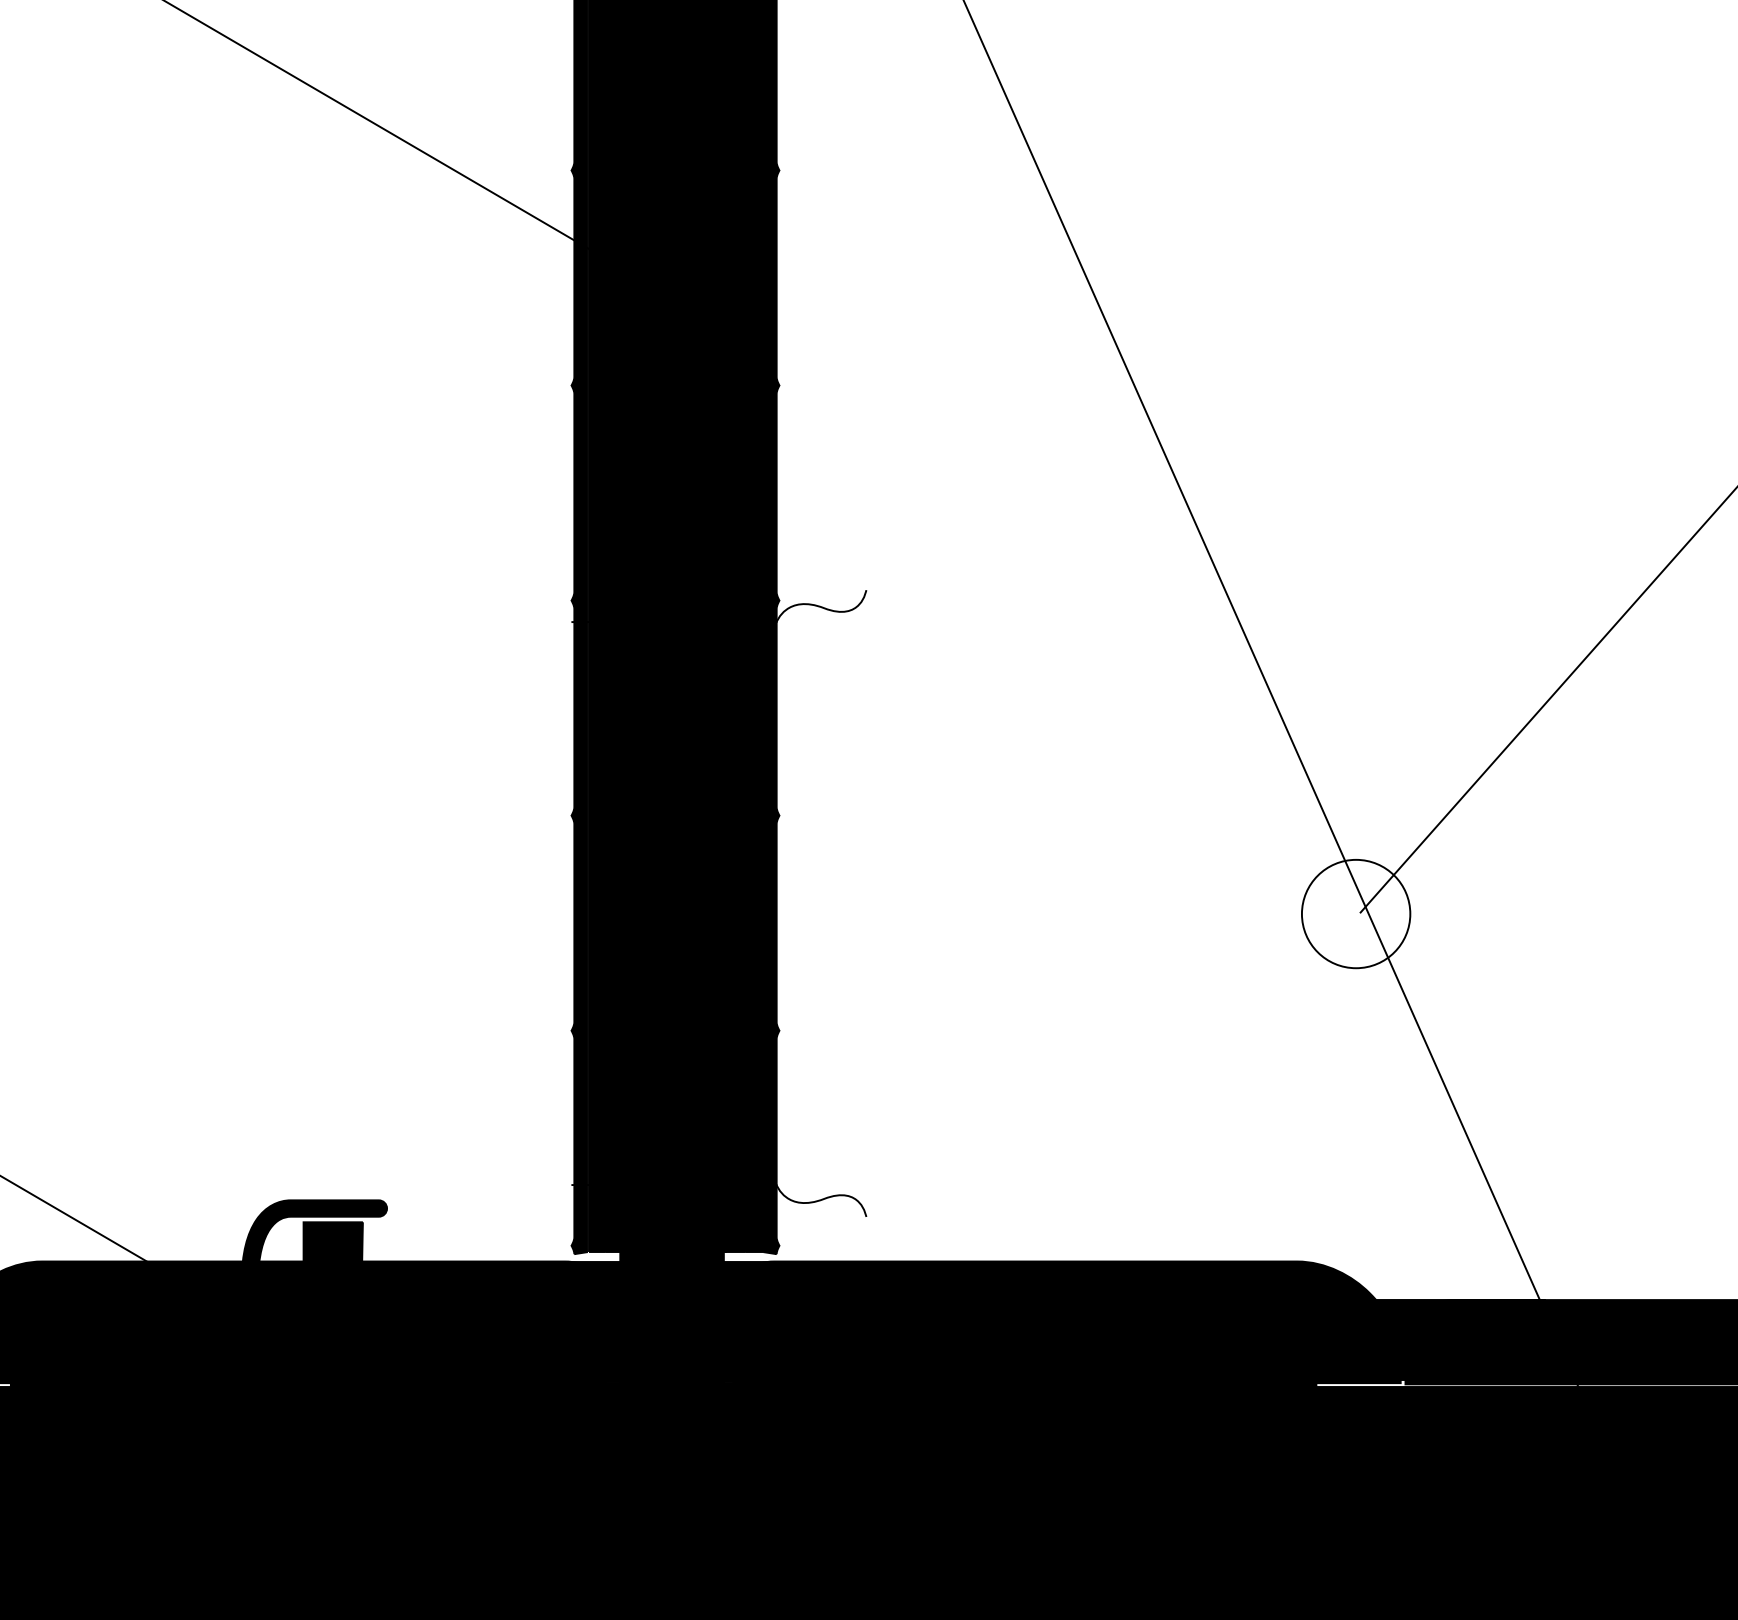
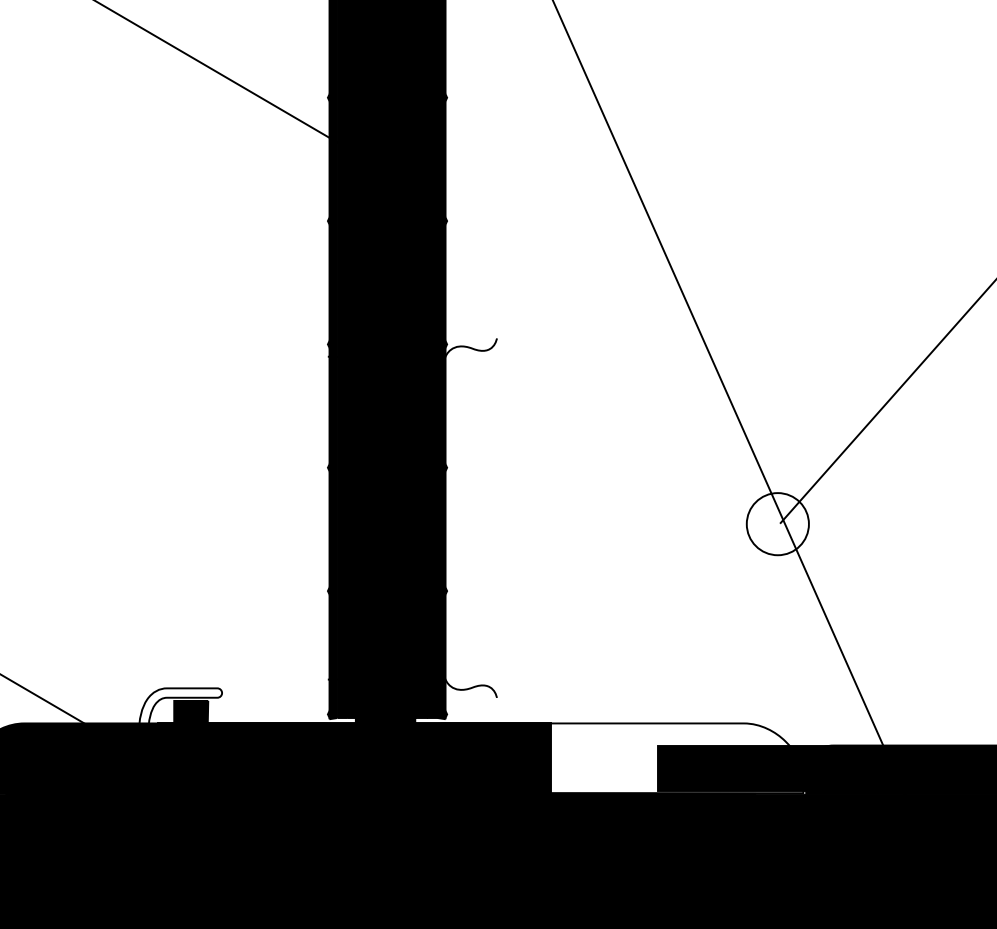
fill: (314, 1273) -> (180, 730), removed
fill: (1066, 1322) -> (611, 758), removed

